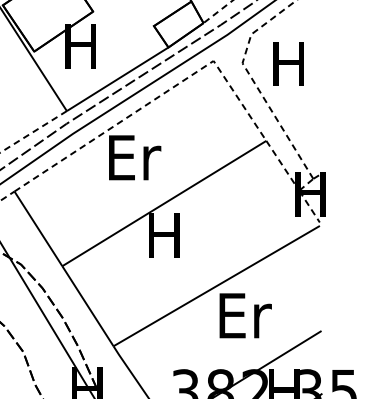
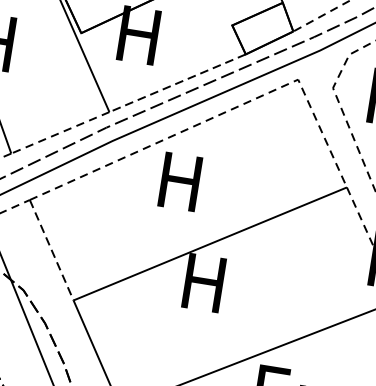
line: (117, 79) -> (177, 83), solid -> dashed
text: (135, 157) -> (184, 182), Er -> H
line: (38, 229) -> (51, 251), solid -> dashed

